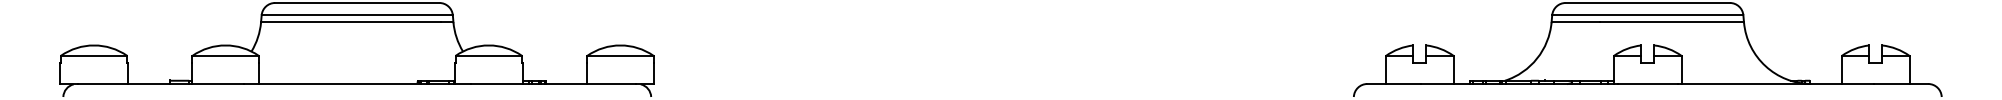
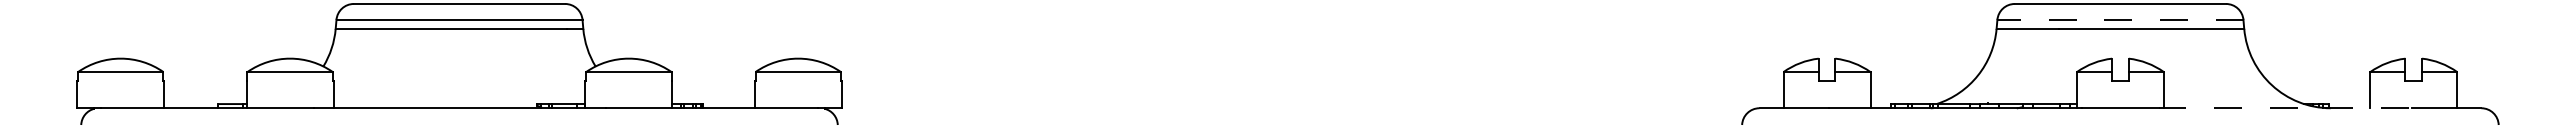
line: (1647, 15) -> (2119, 19), solid -> dashed
line: (1776, 84) -> (2285, 108), solid -> dashed

